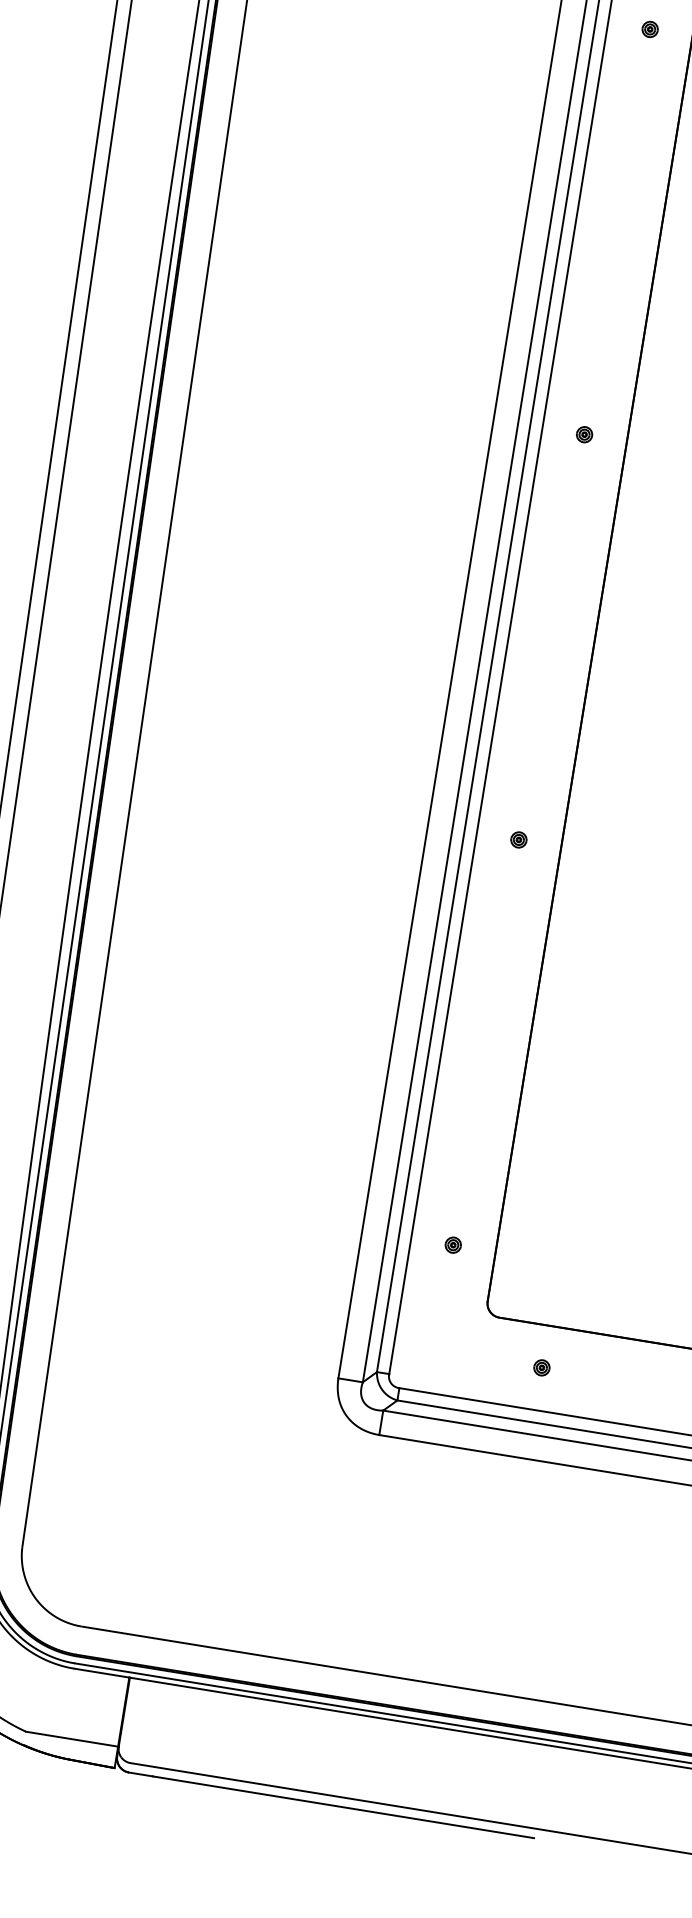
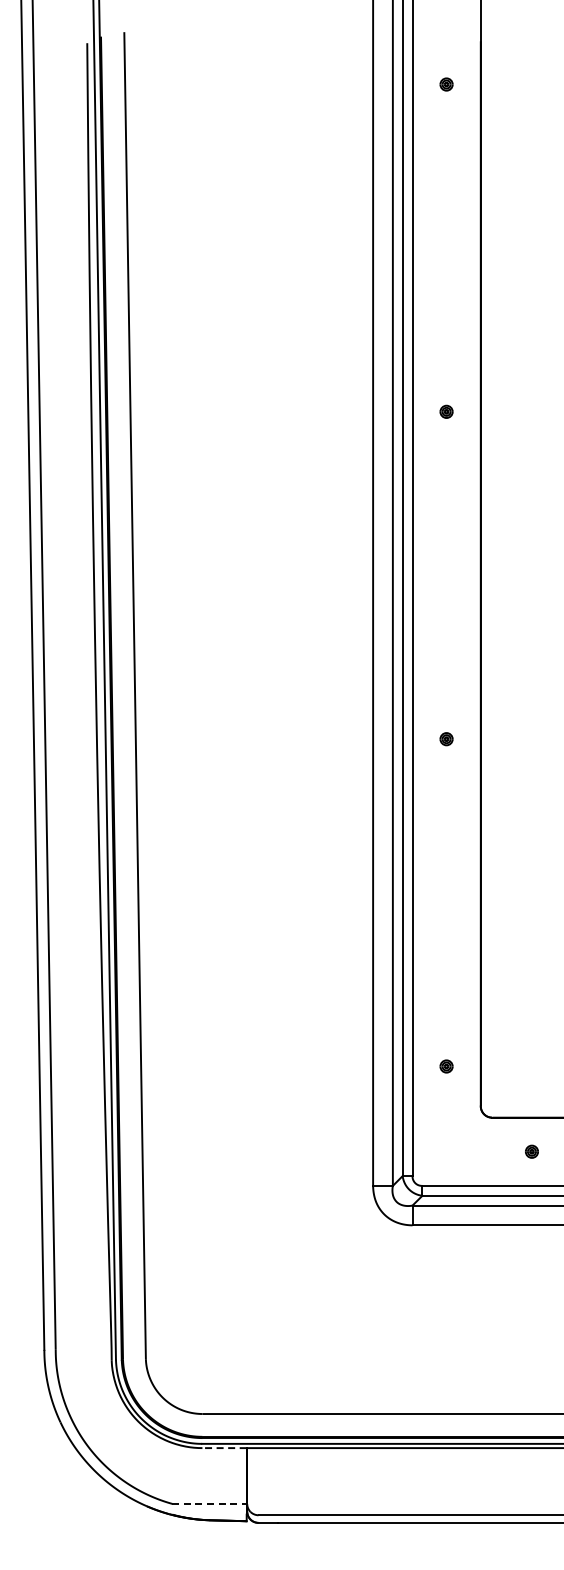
line: (101, 1673) -> (224, 1448), solid -> dashed
line: (73, 1738) -> (210, 1503), solid -> dashed

